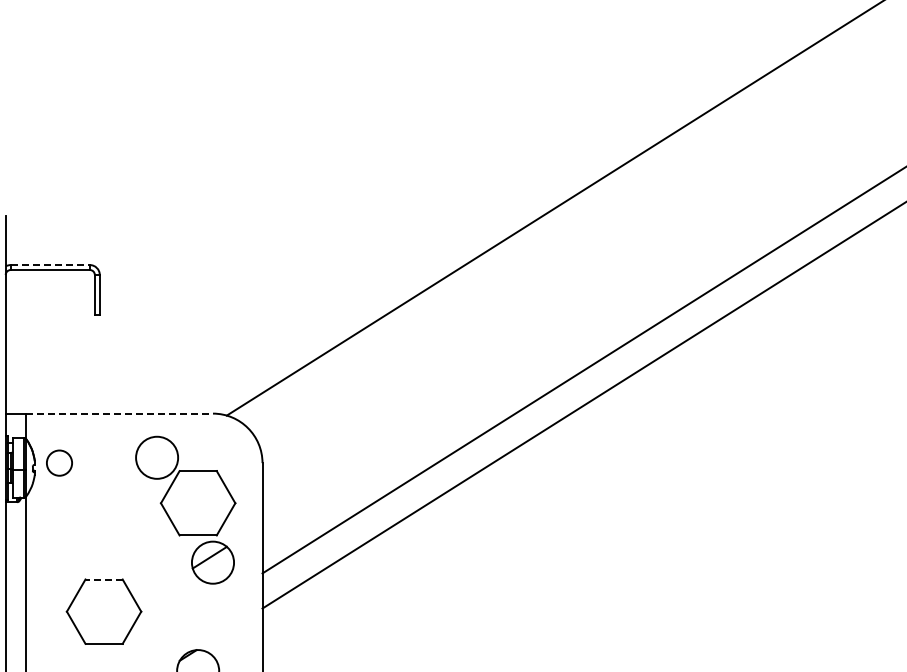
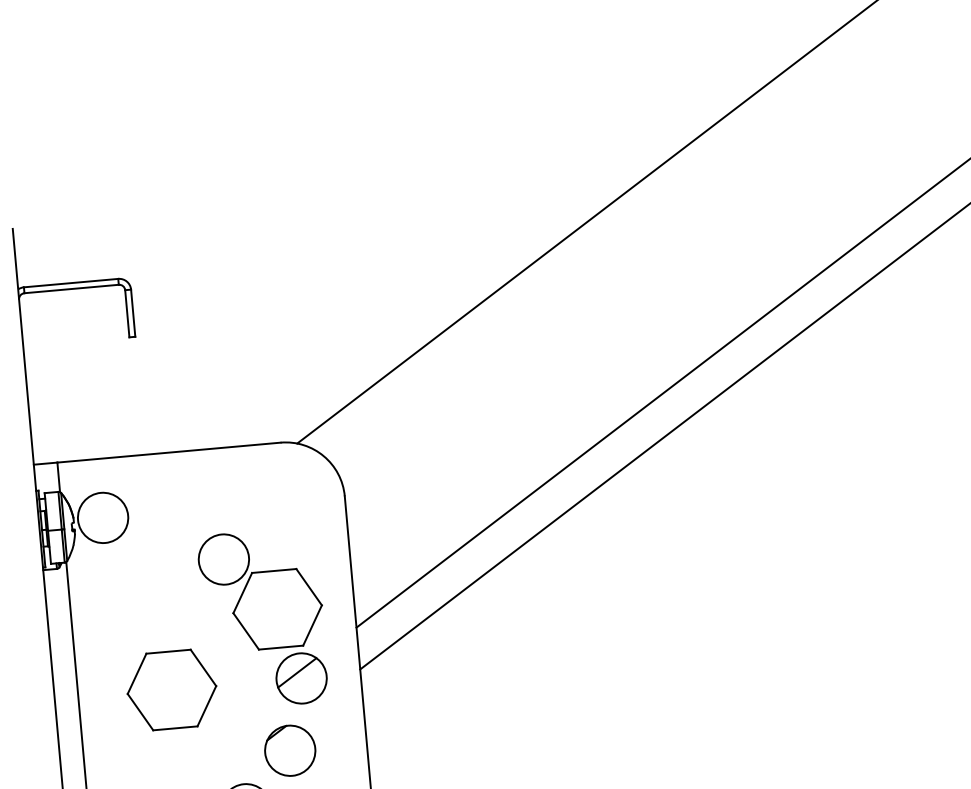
line: (50, 265) -> (71, 283), dashed -> solid
line: (119, 413) -> (169, 452), dashed -> solid
circle: (59, 463) -> (103, 518), size x1.67
part: (185, 509) -> (263, 618), moved
line: (104, 579) -> (169, 651), dashed -> solid

